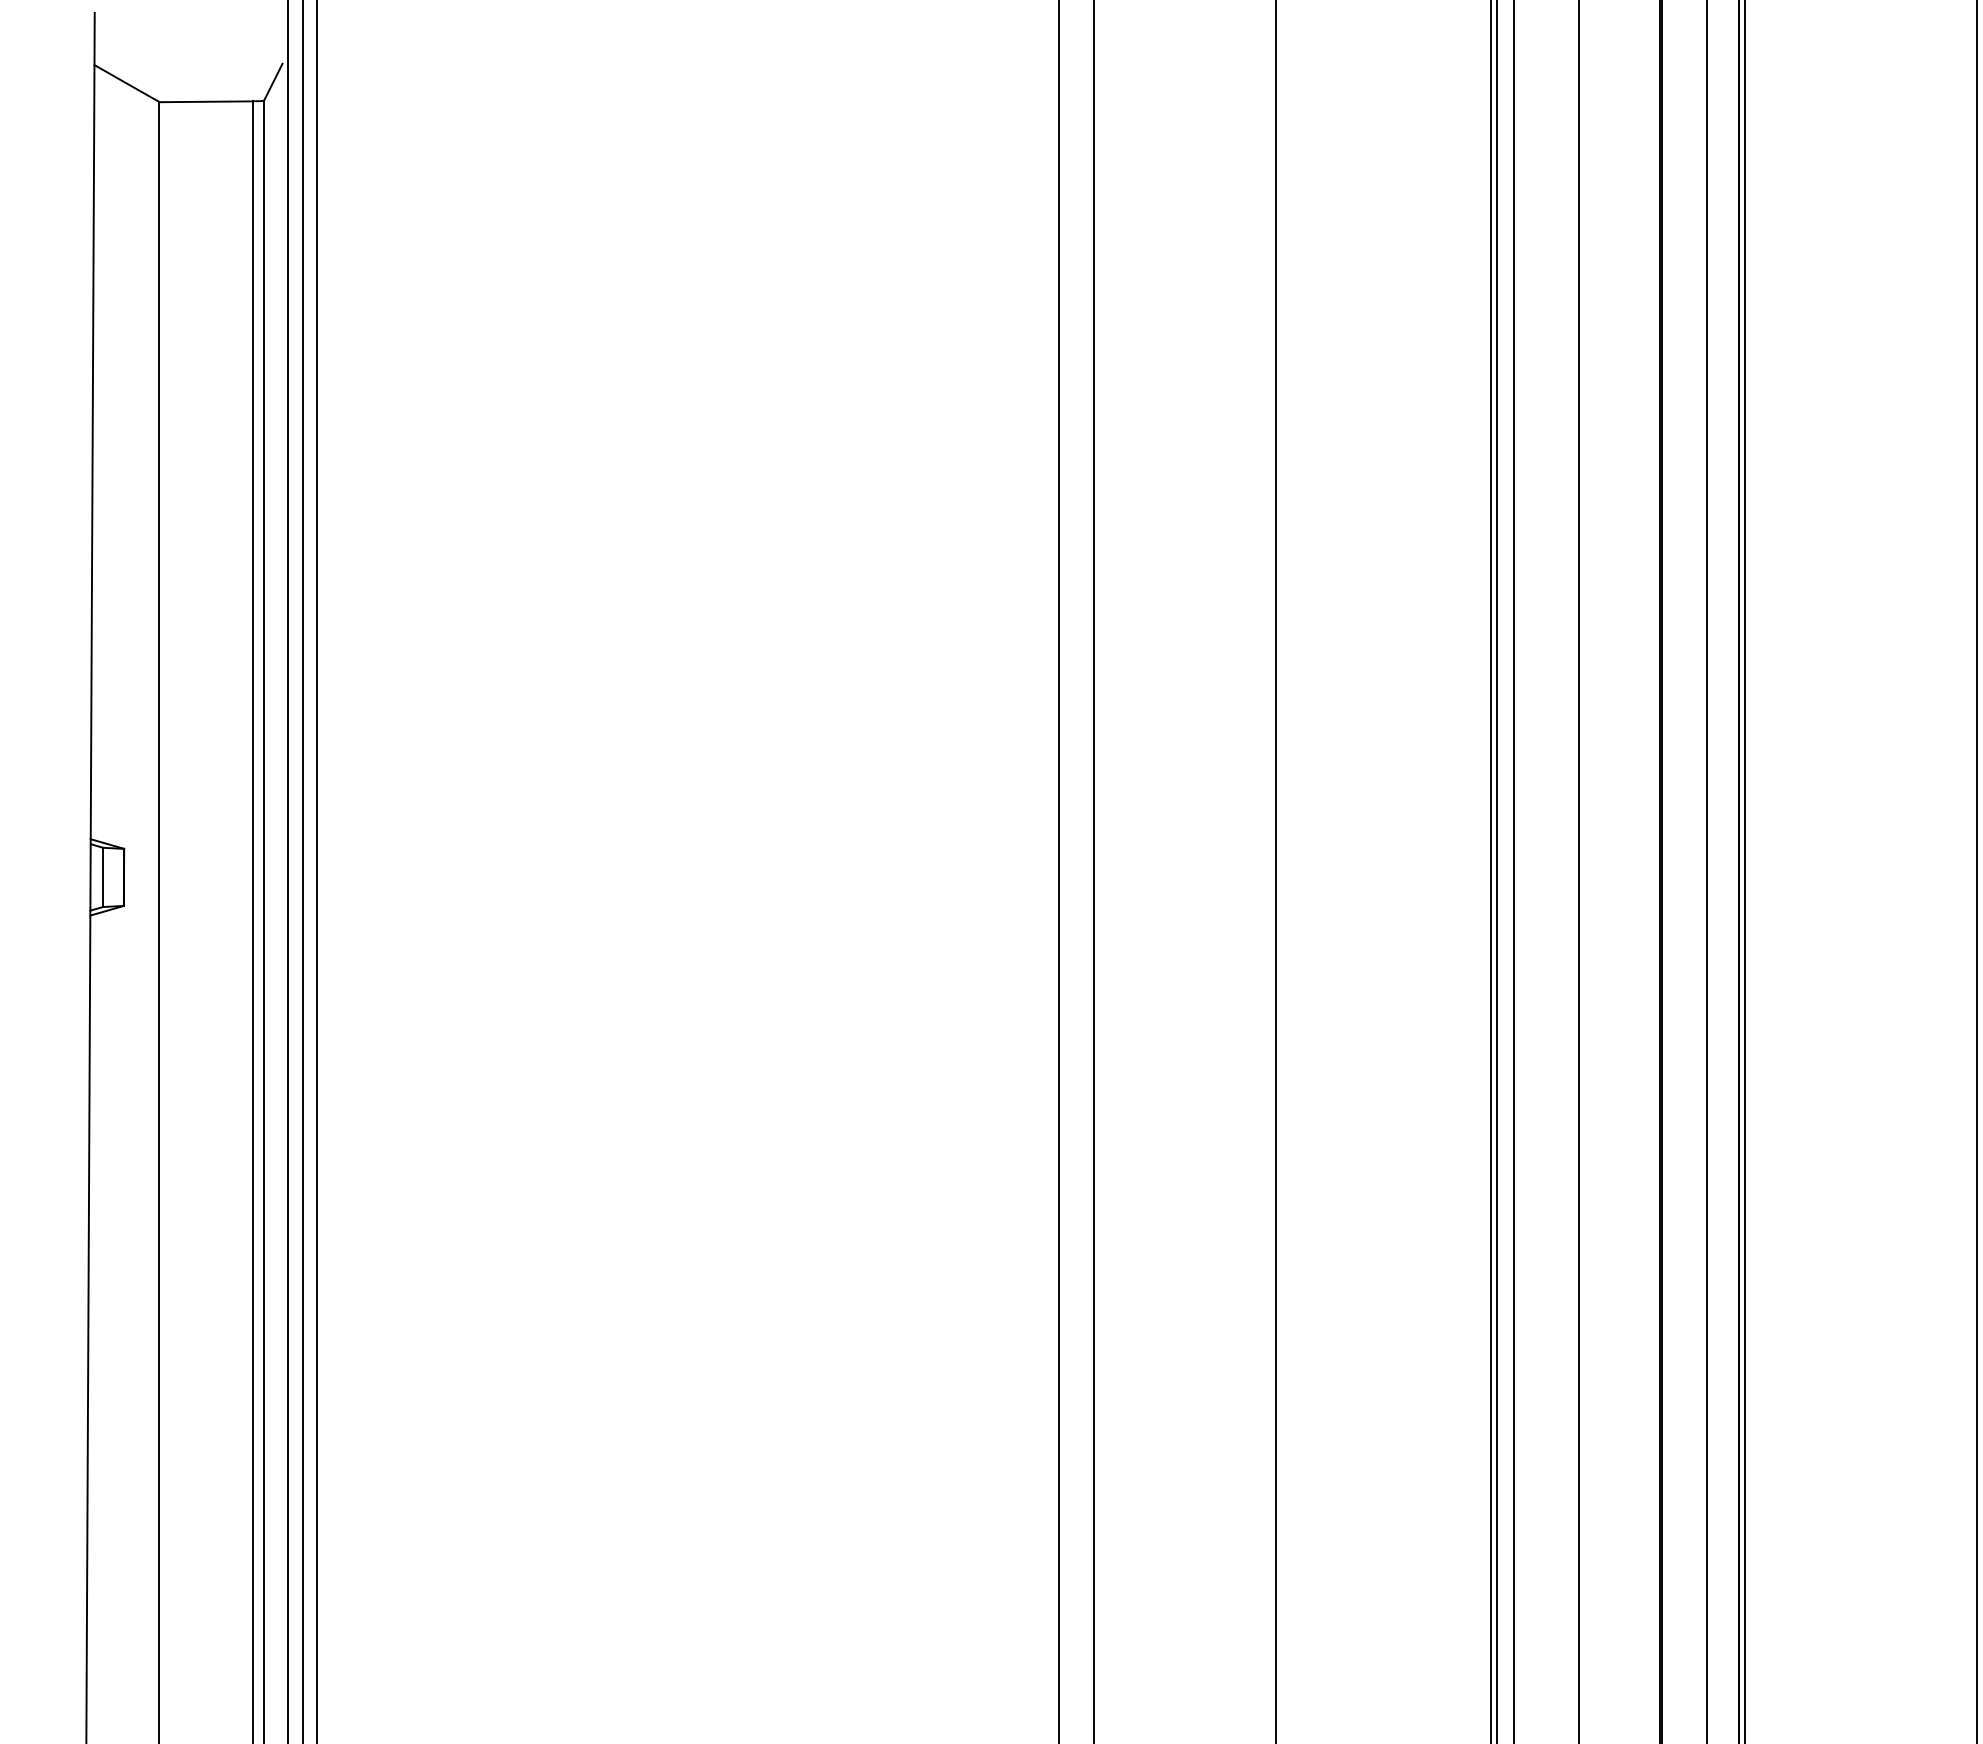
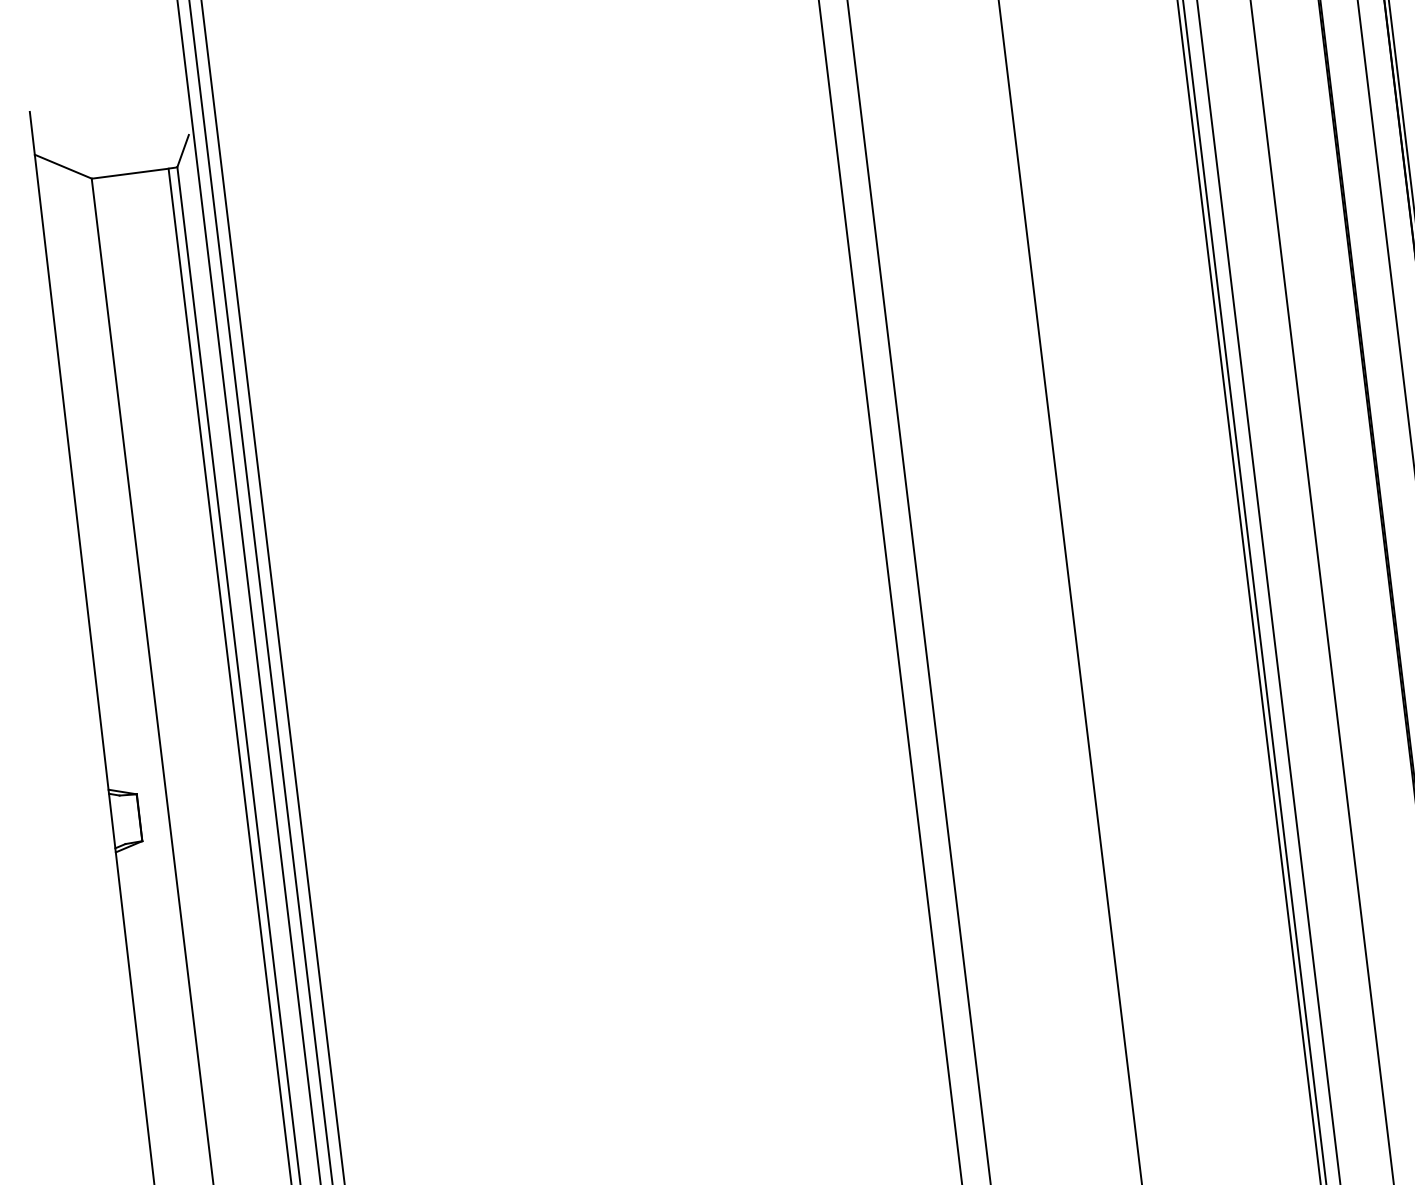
line: (103, 876) -> (122, 819), removed

